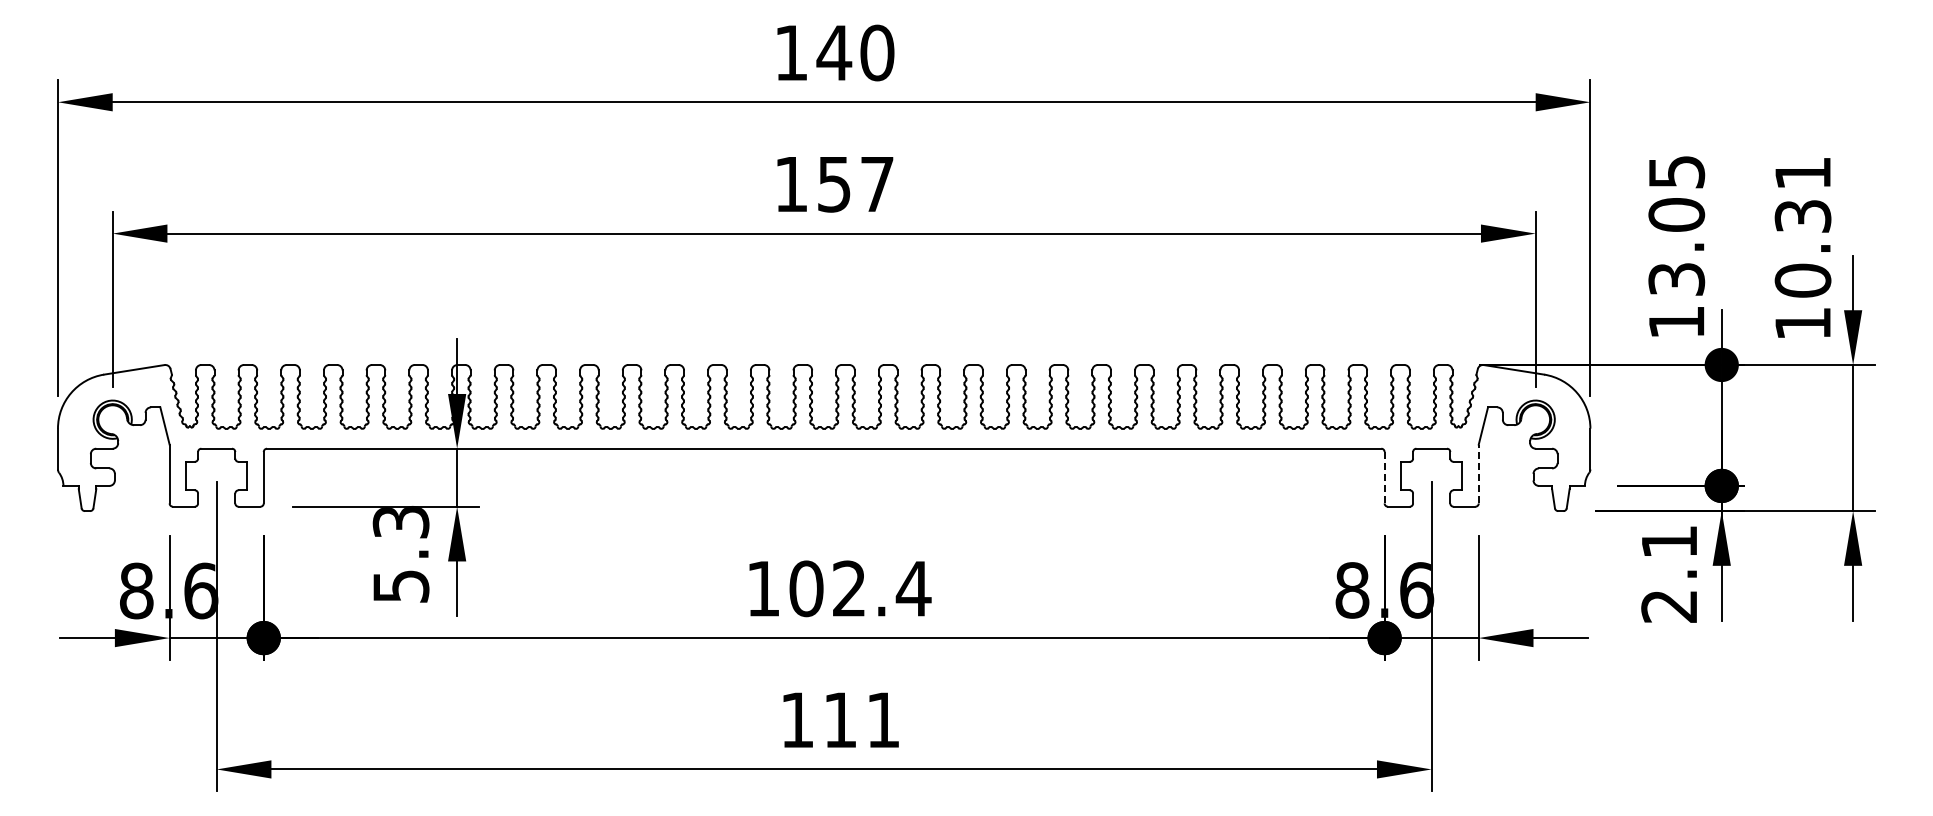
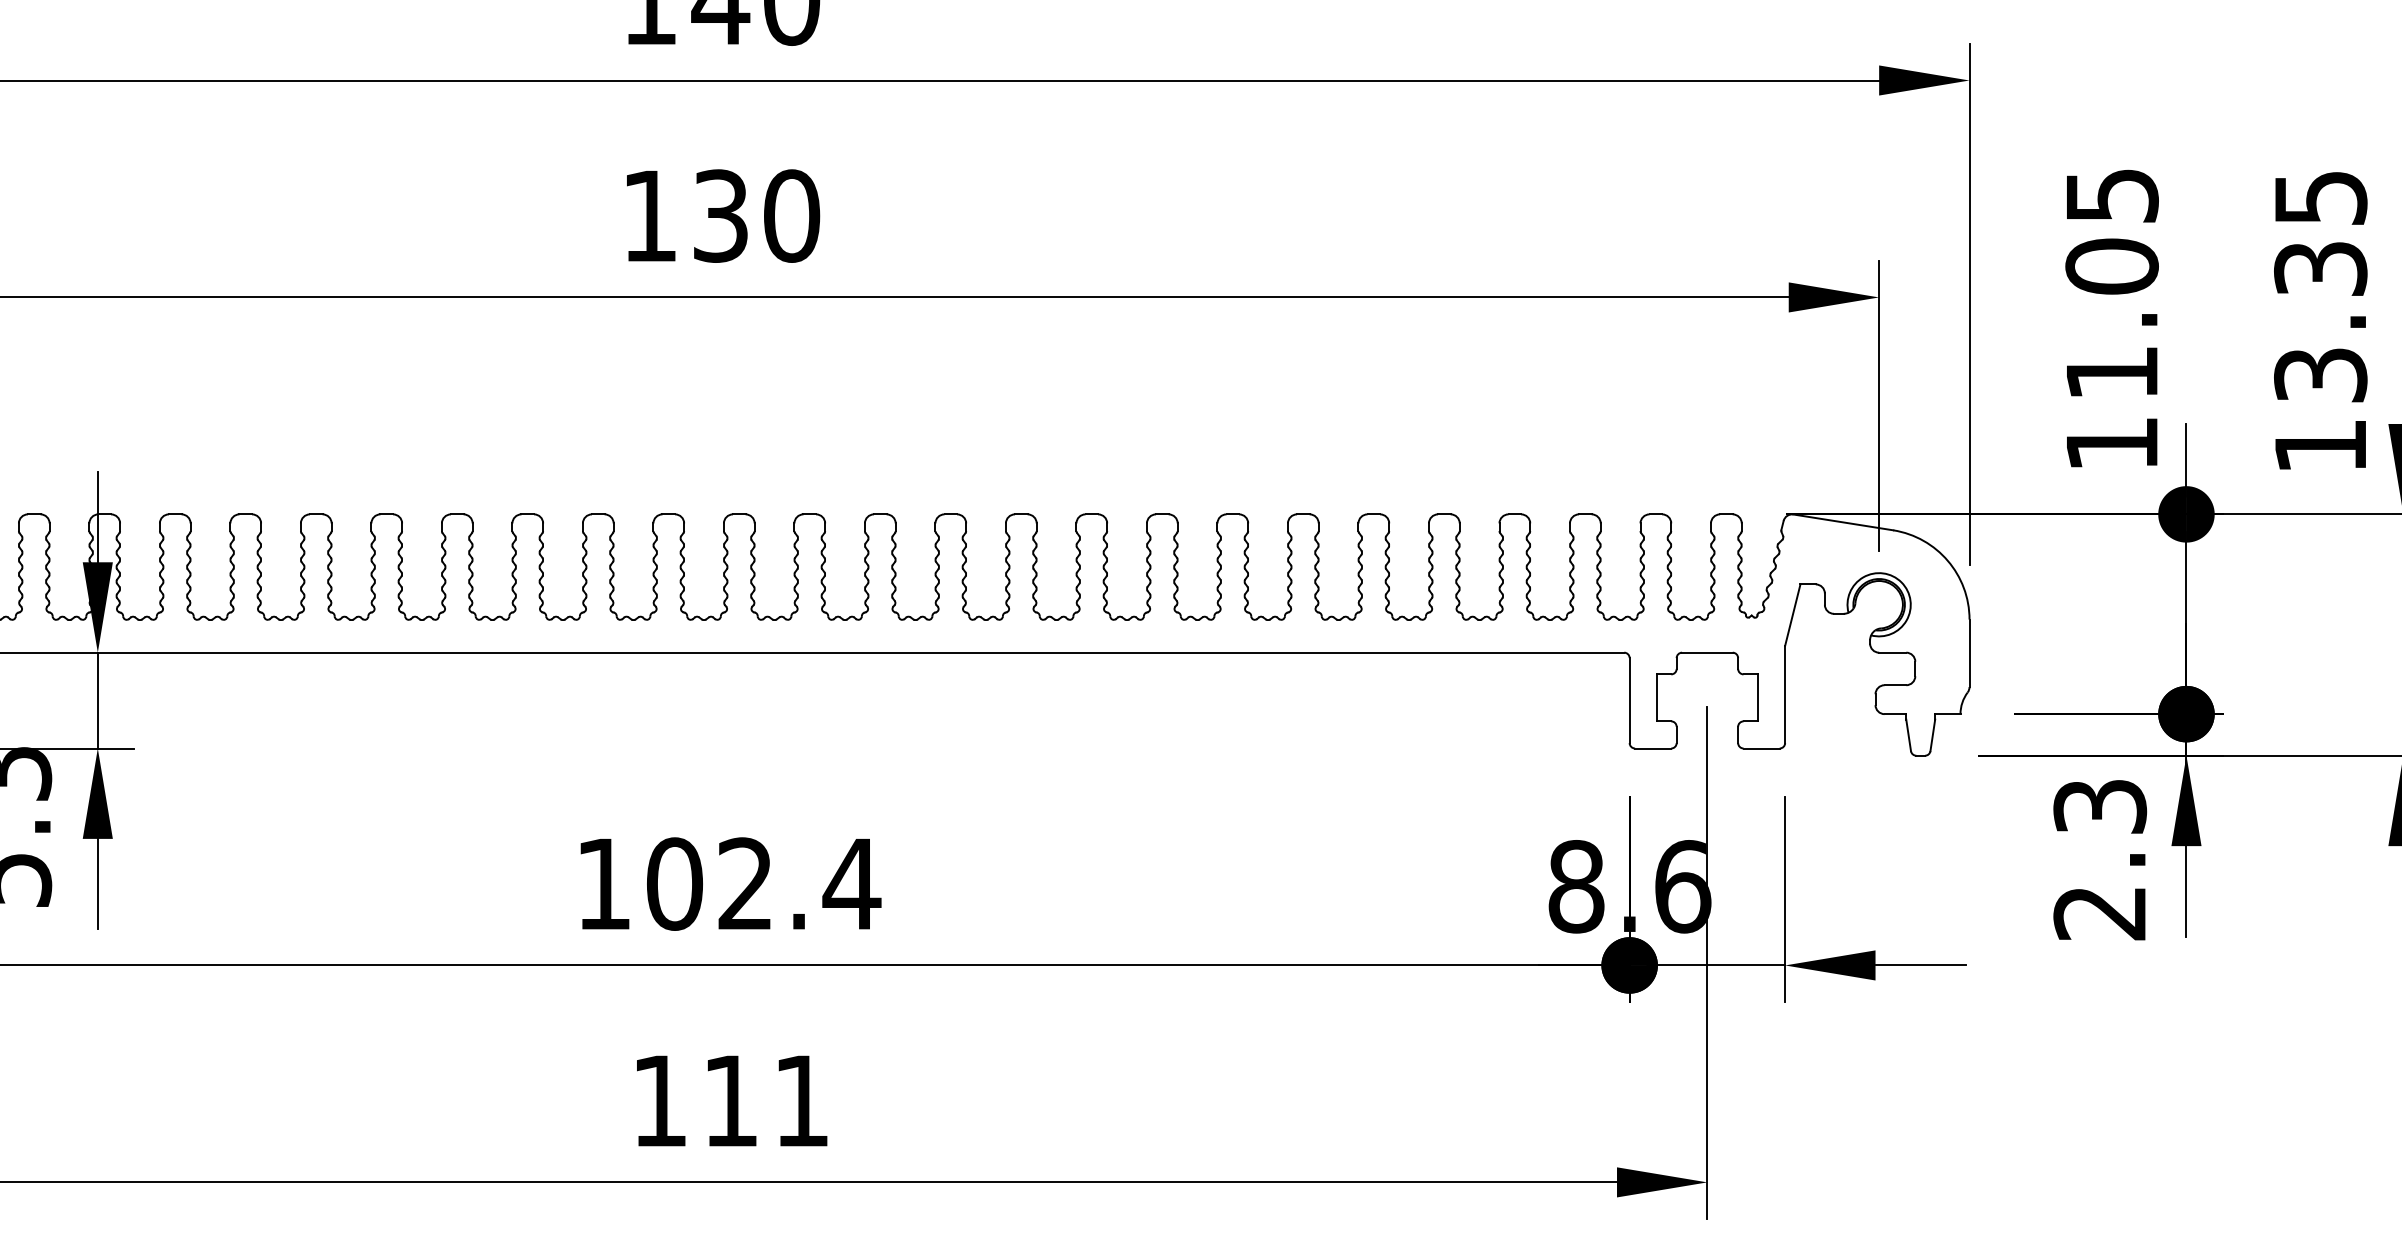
text: (856, 184) -> (757, 216), 157 -> 130
text: (1802, 227) -> (2319, 287), 10.31 -> 13.35
text: (1676, 279) -> (2111, 373), 13.05 -> 11.05
line: (1478, 473) -> (1784, 693), dashed -> solid
line: (1384, 477) -> (1629, 700), dashed -> solid
text: (1669, 541) -> (2100, 805), 2.1 -> 2.3

